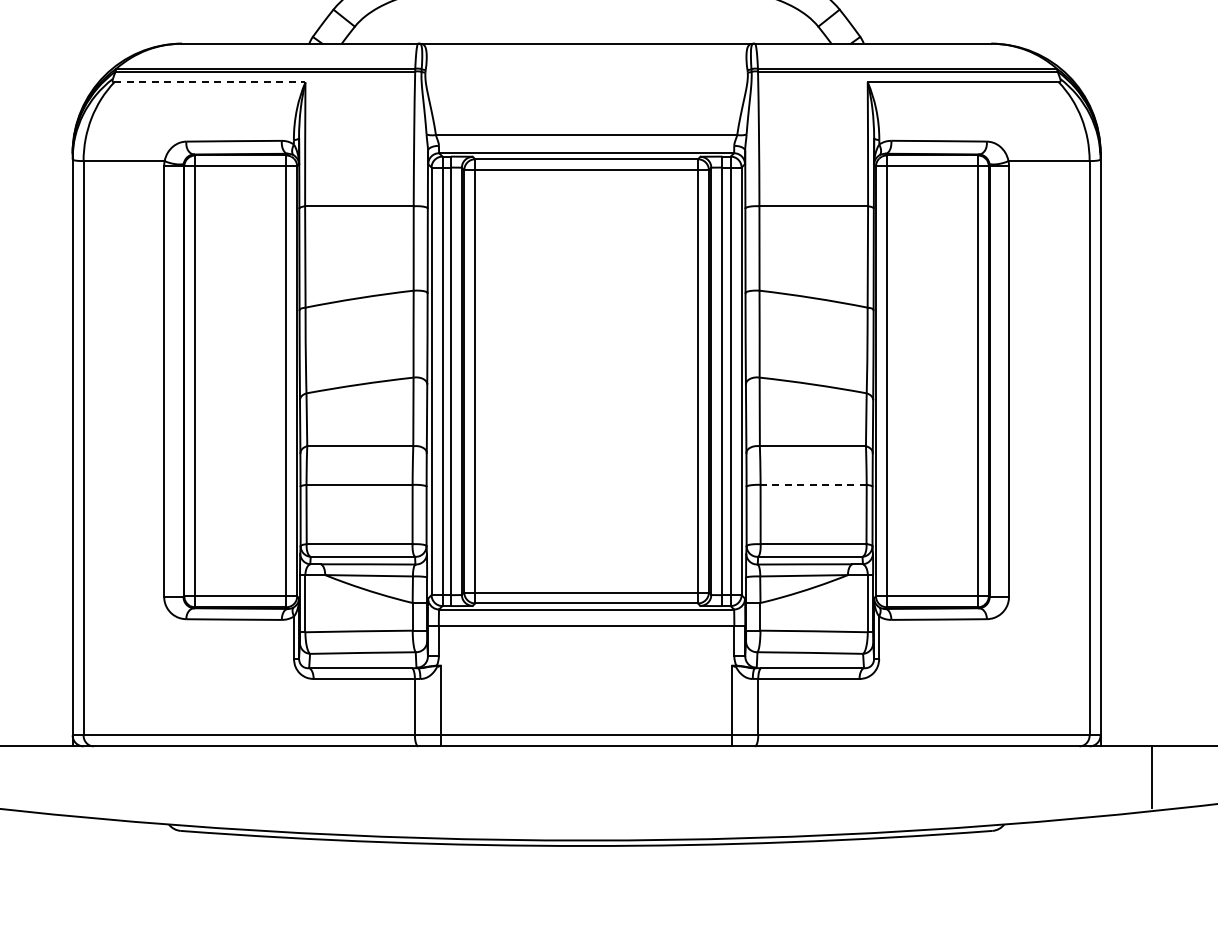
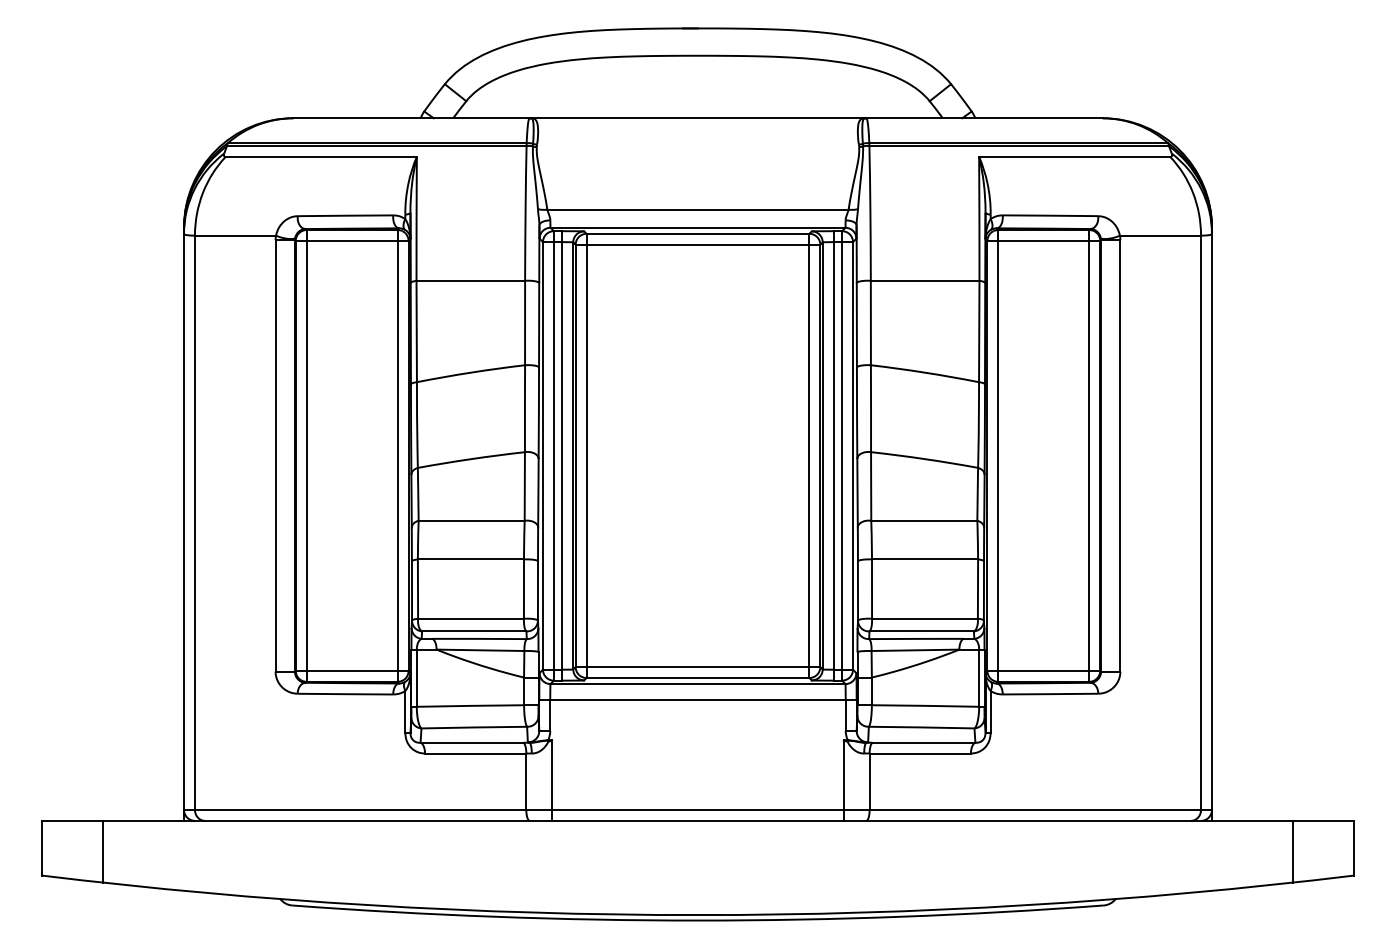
line: (210, 81) -> (321, 156), dashed -> solid
line: (813, 484) -> (924, 559), dashed -> solid
line: (1152, 776) -> (1293, 851), moved

